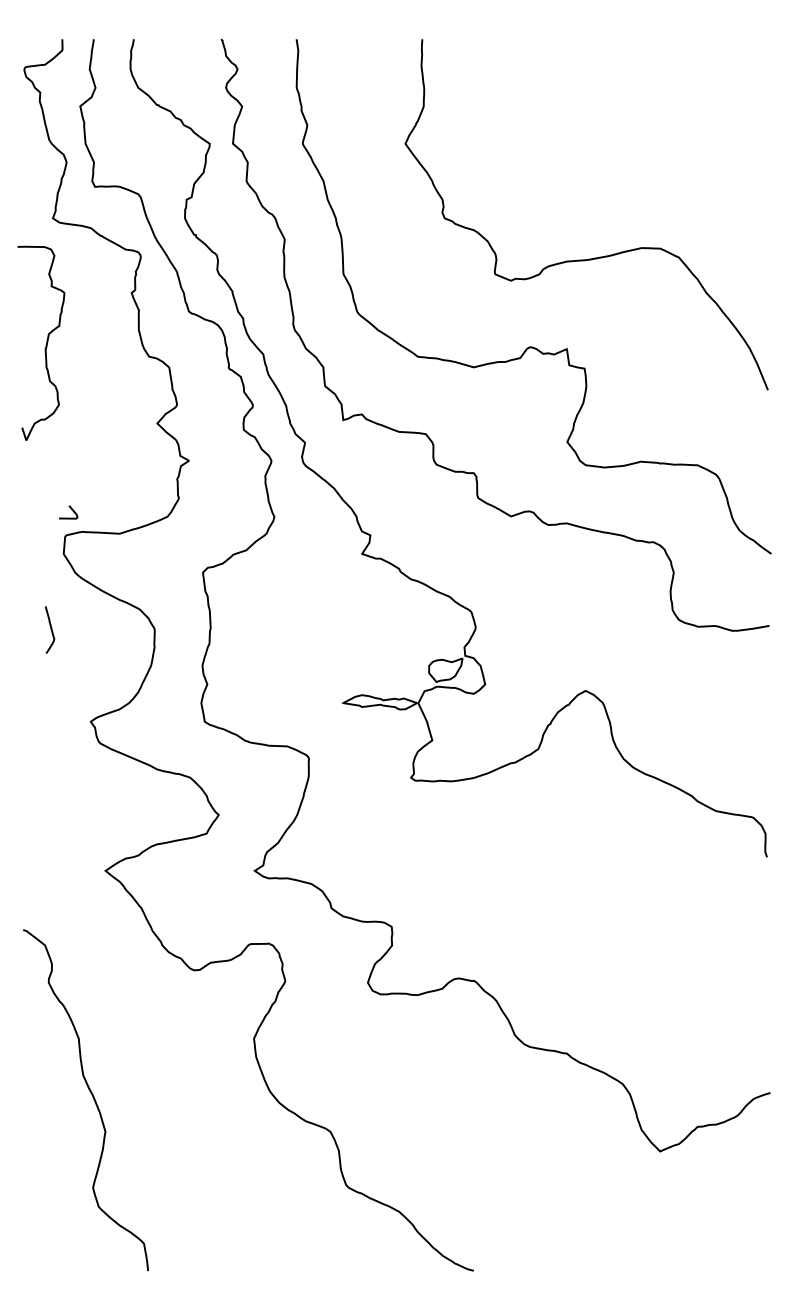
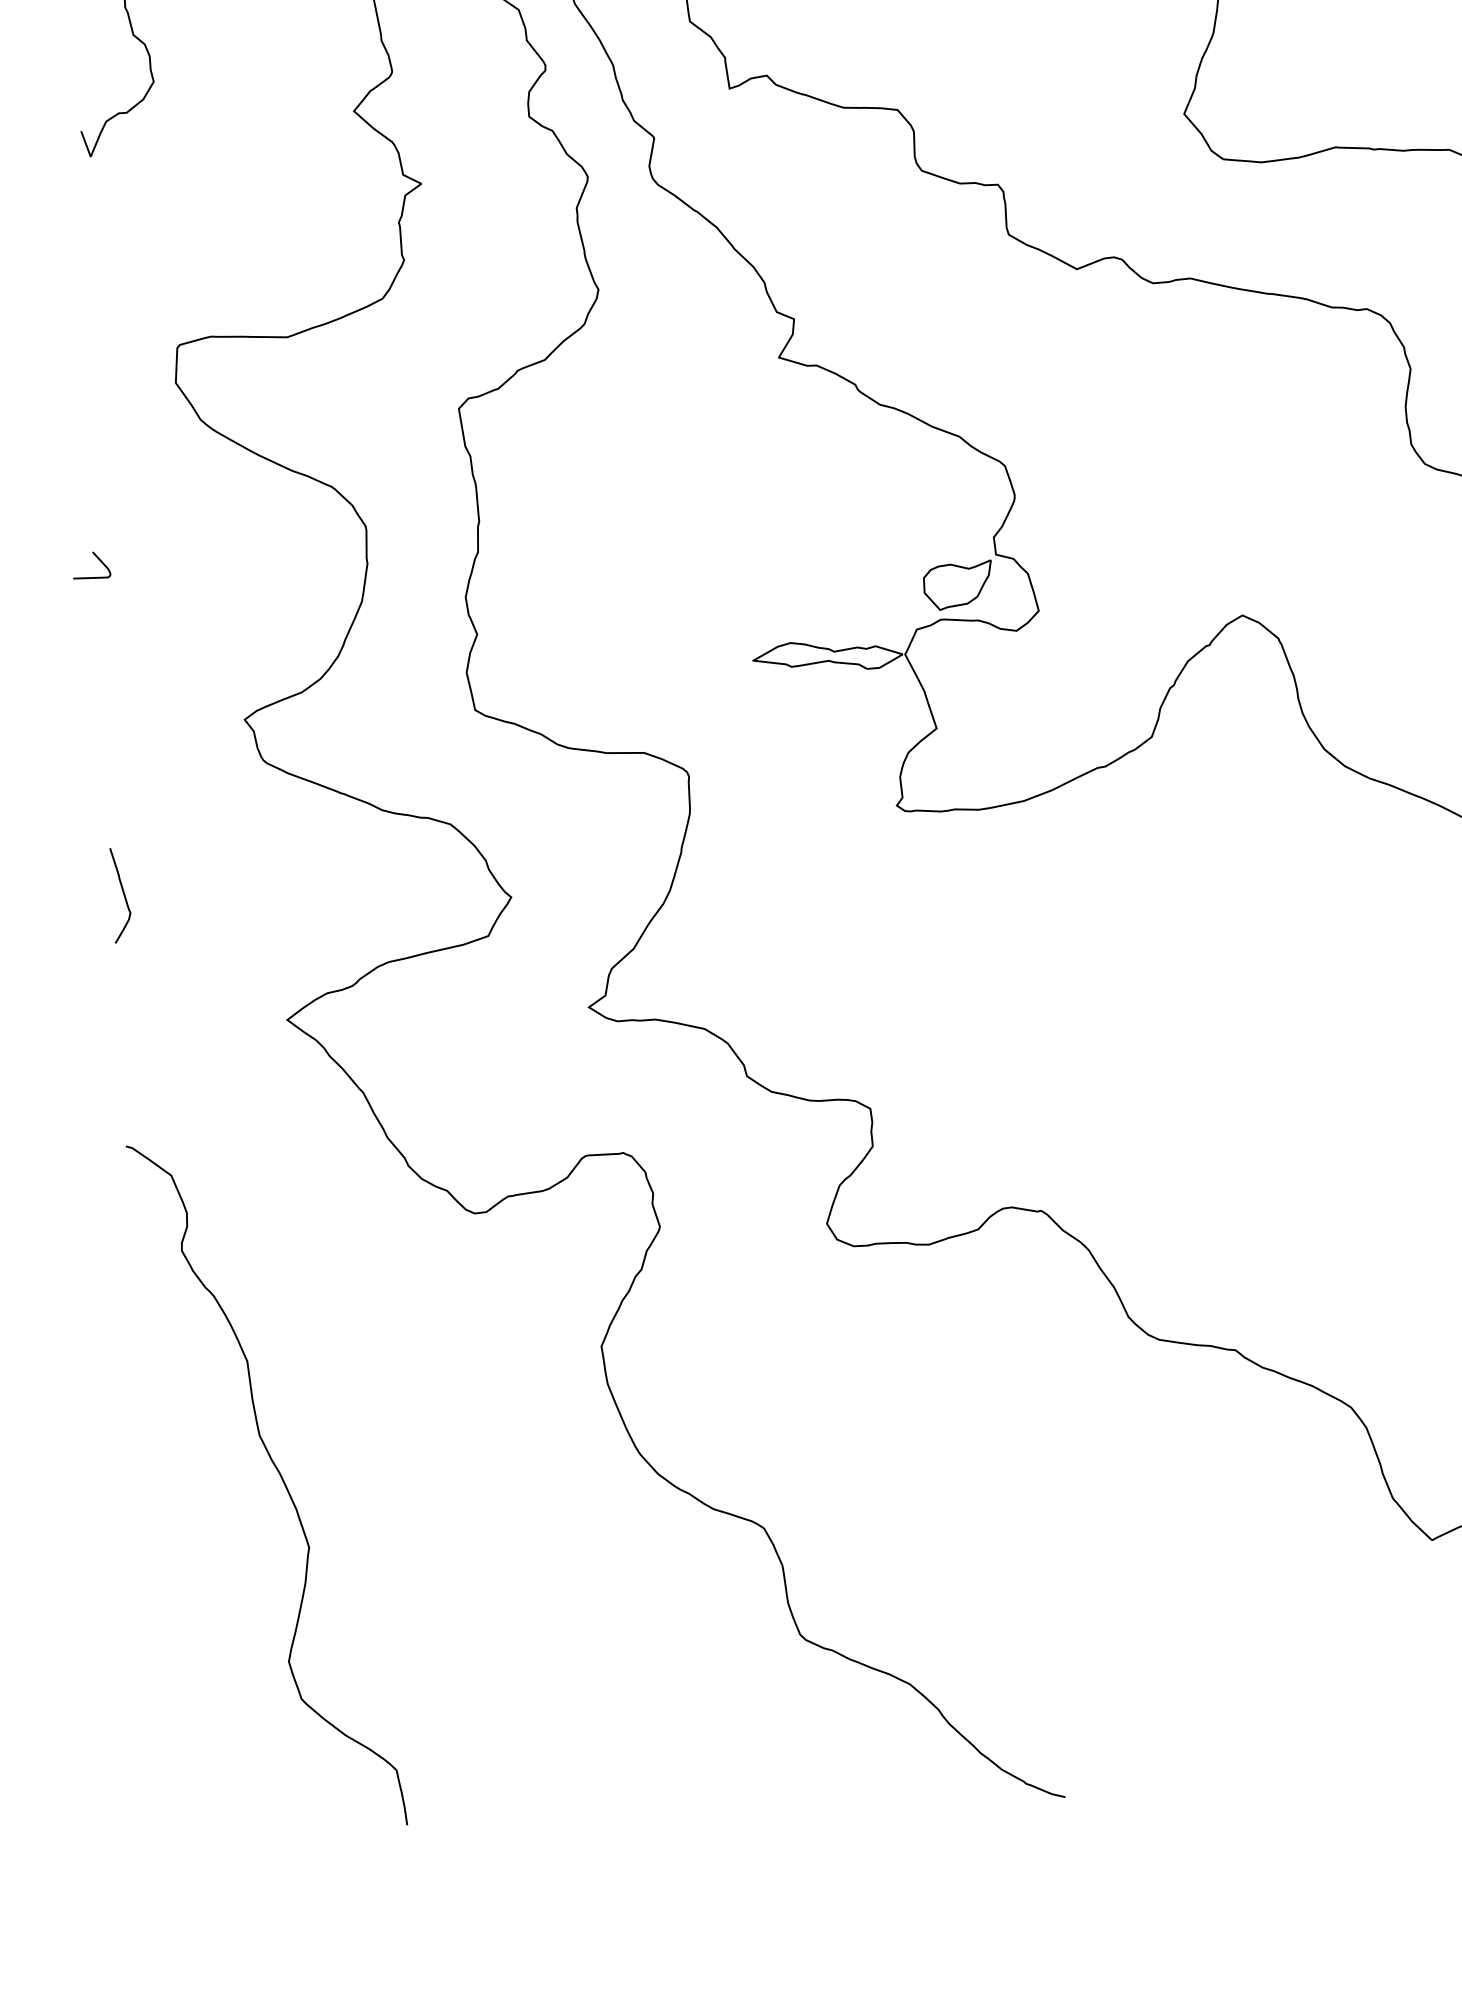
curve: (71, 510) -> (97, 561), moved
curve: (50, 629) -> (121, 894), moved

